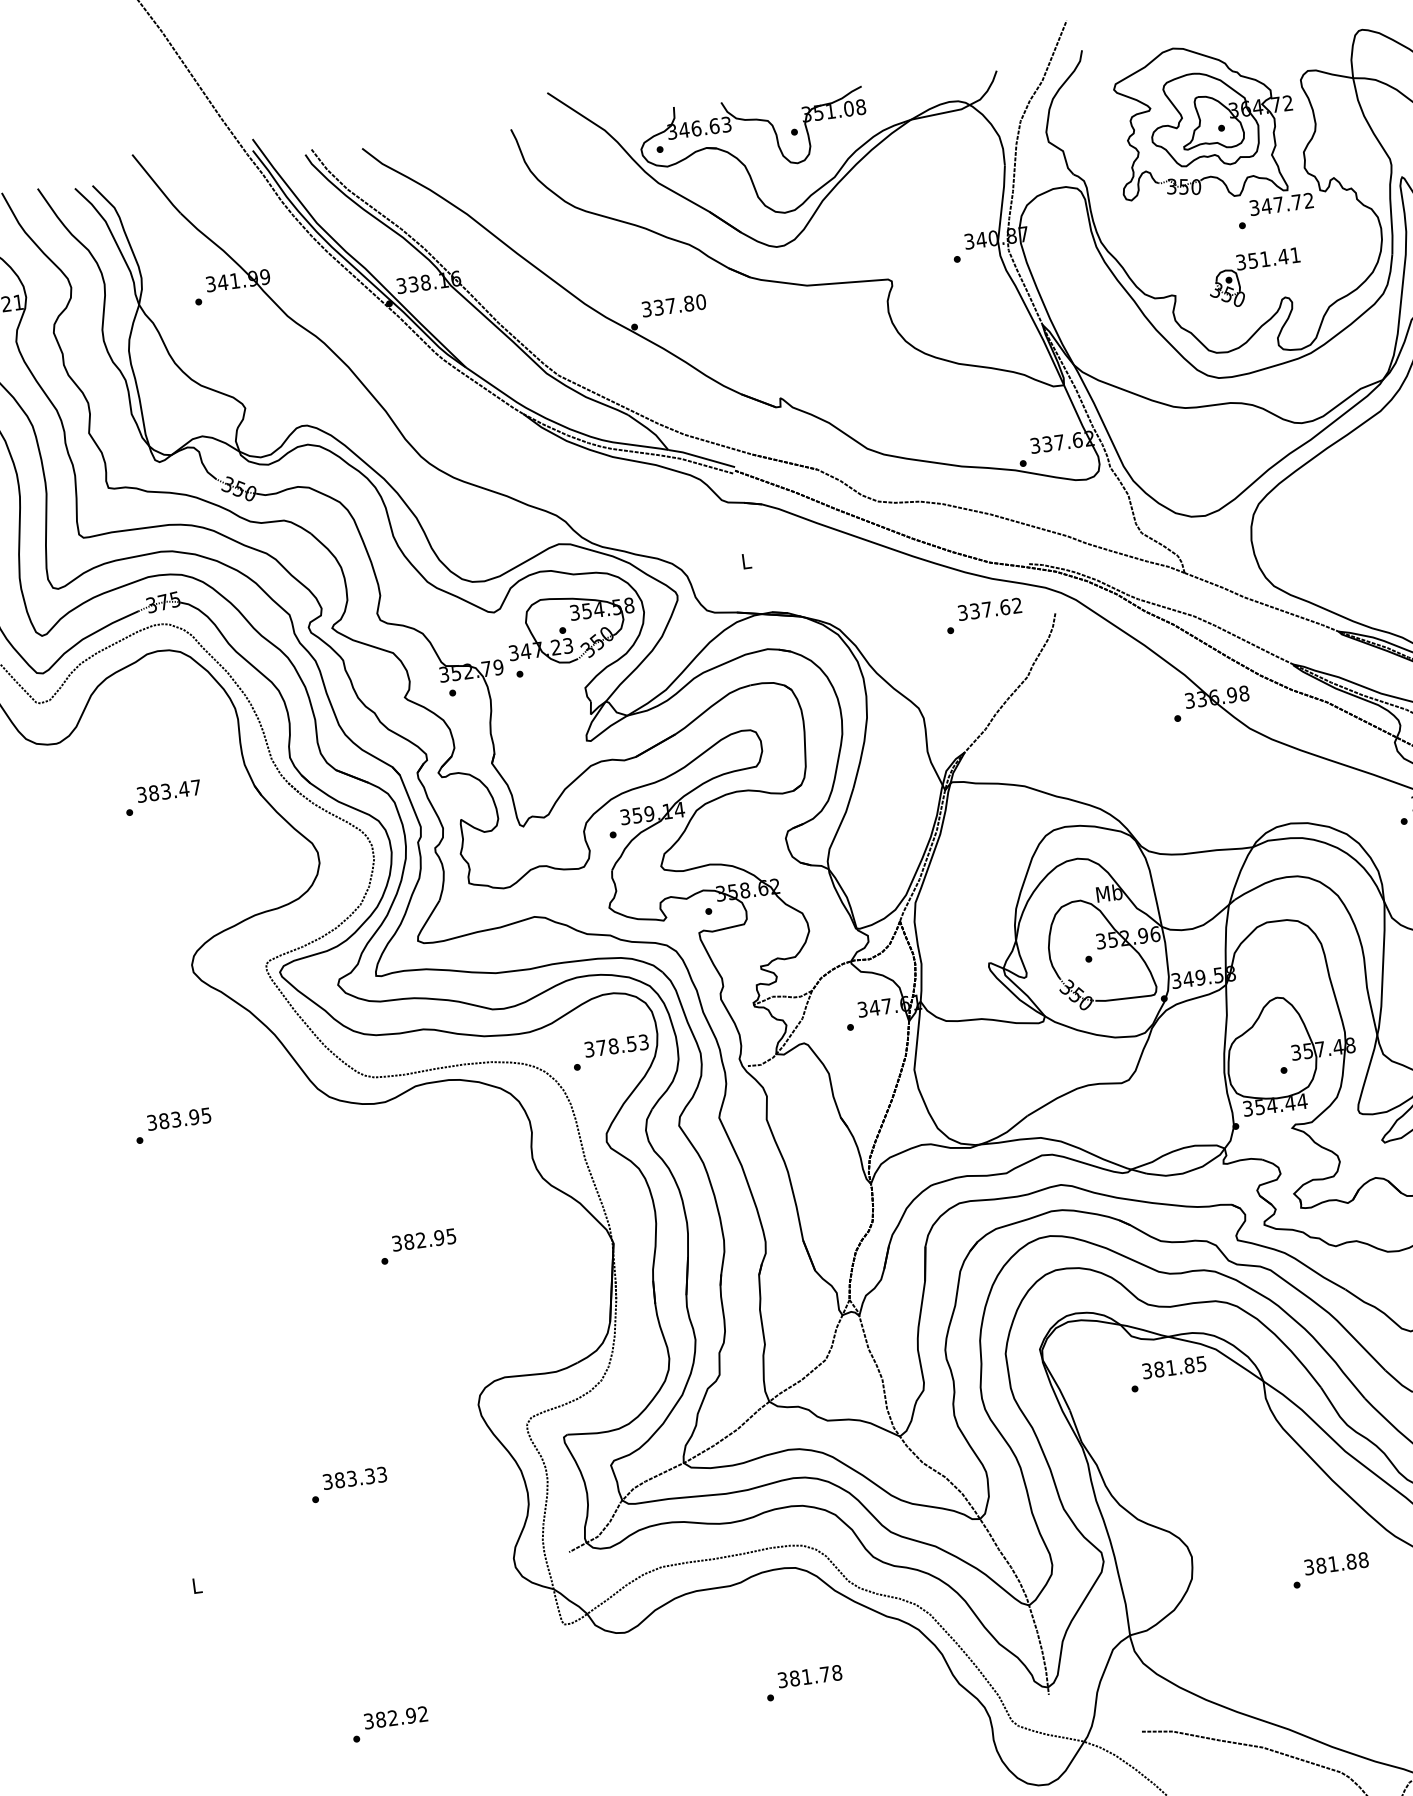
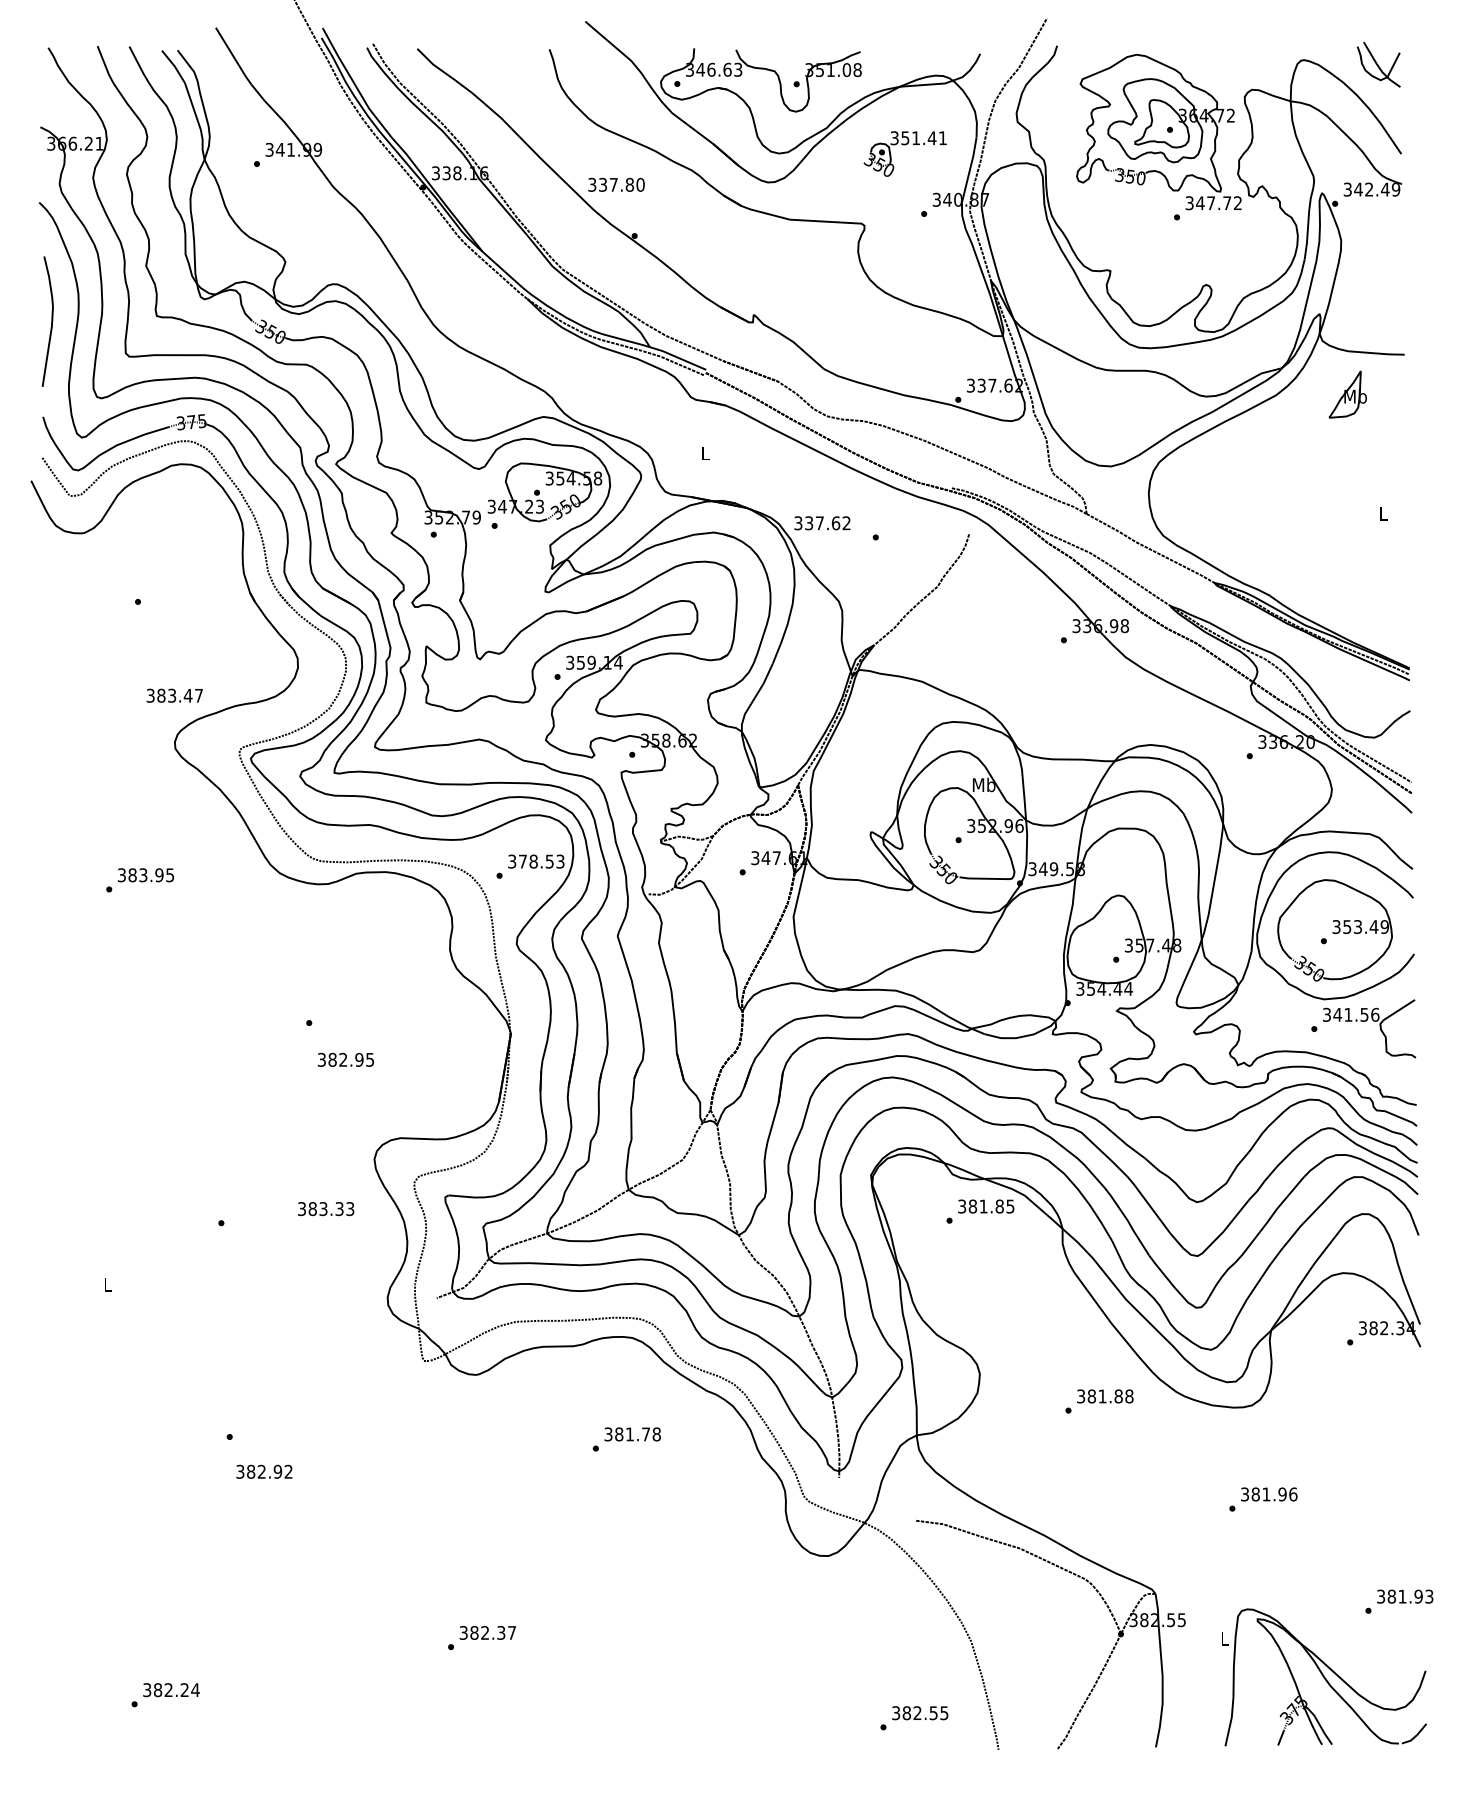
part: (1253, 269) -> (904, 145), moved
text: (673, 305) -> (616, 184), moved
text: (989, 609) -> (822, 523), moved
text: (168, 790) -> (174, 695), moved
text: (423, 1239) -> (345, 1059), moved
text: (355, 1478) -> (326, 1209), moved
text: (395, 1717) -> (264, 1471), moved

